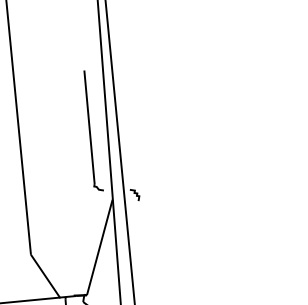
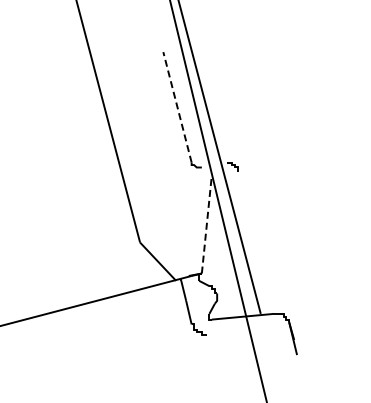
line: (89, 126) -> (177, 106), solid -> dashed
line: (99, 246) -> (206, 223), solid -> dashed

